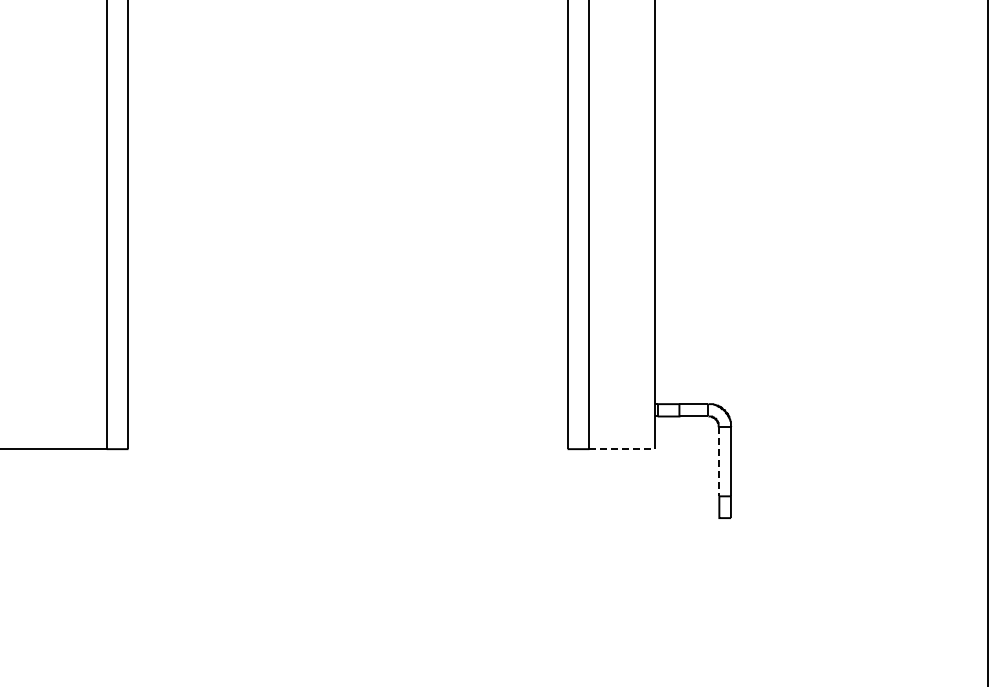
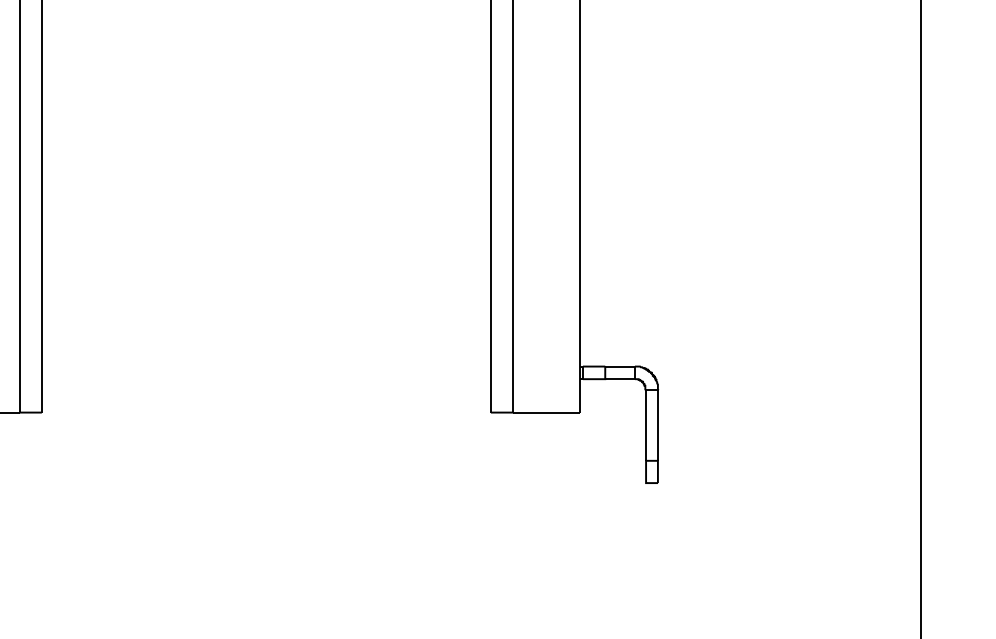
line: (622, 449) -> (547, 412), dashed -> solid
line: (719, 462) -> (646, 426), dashed -> solid

